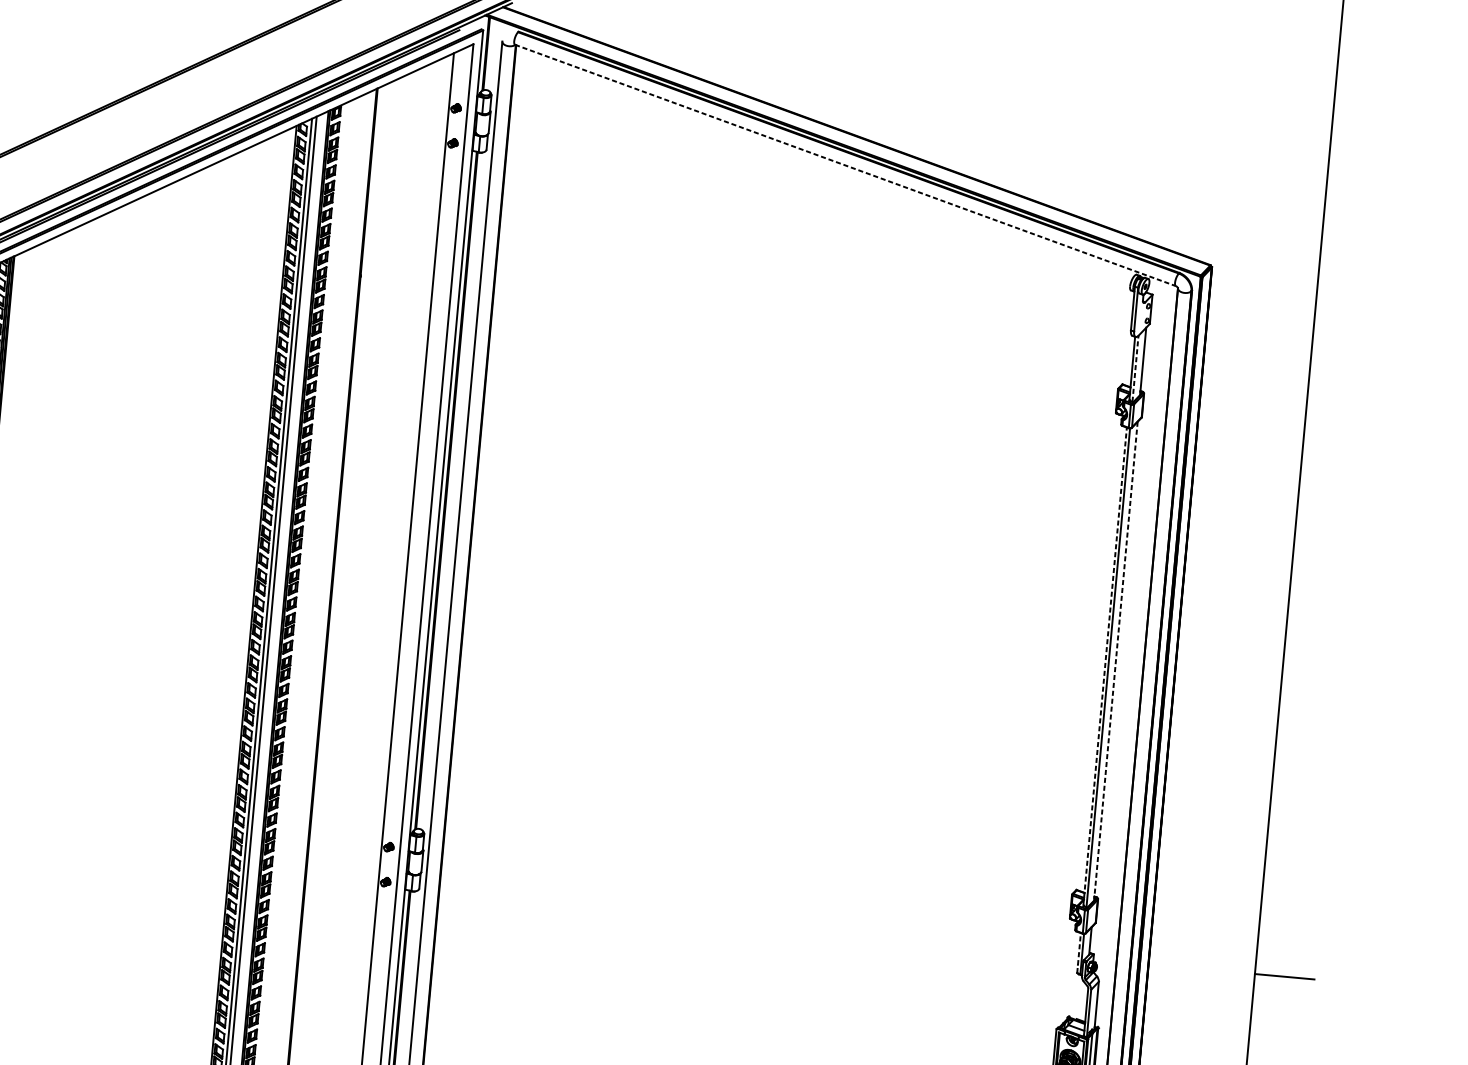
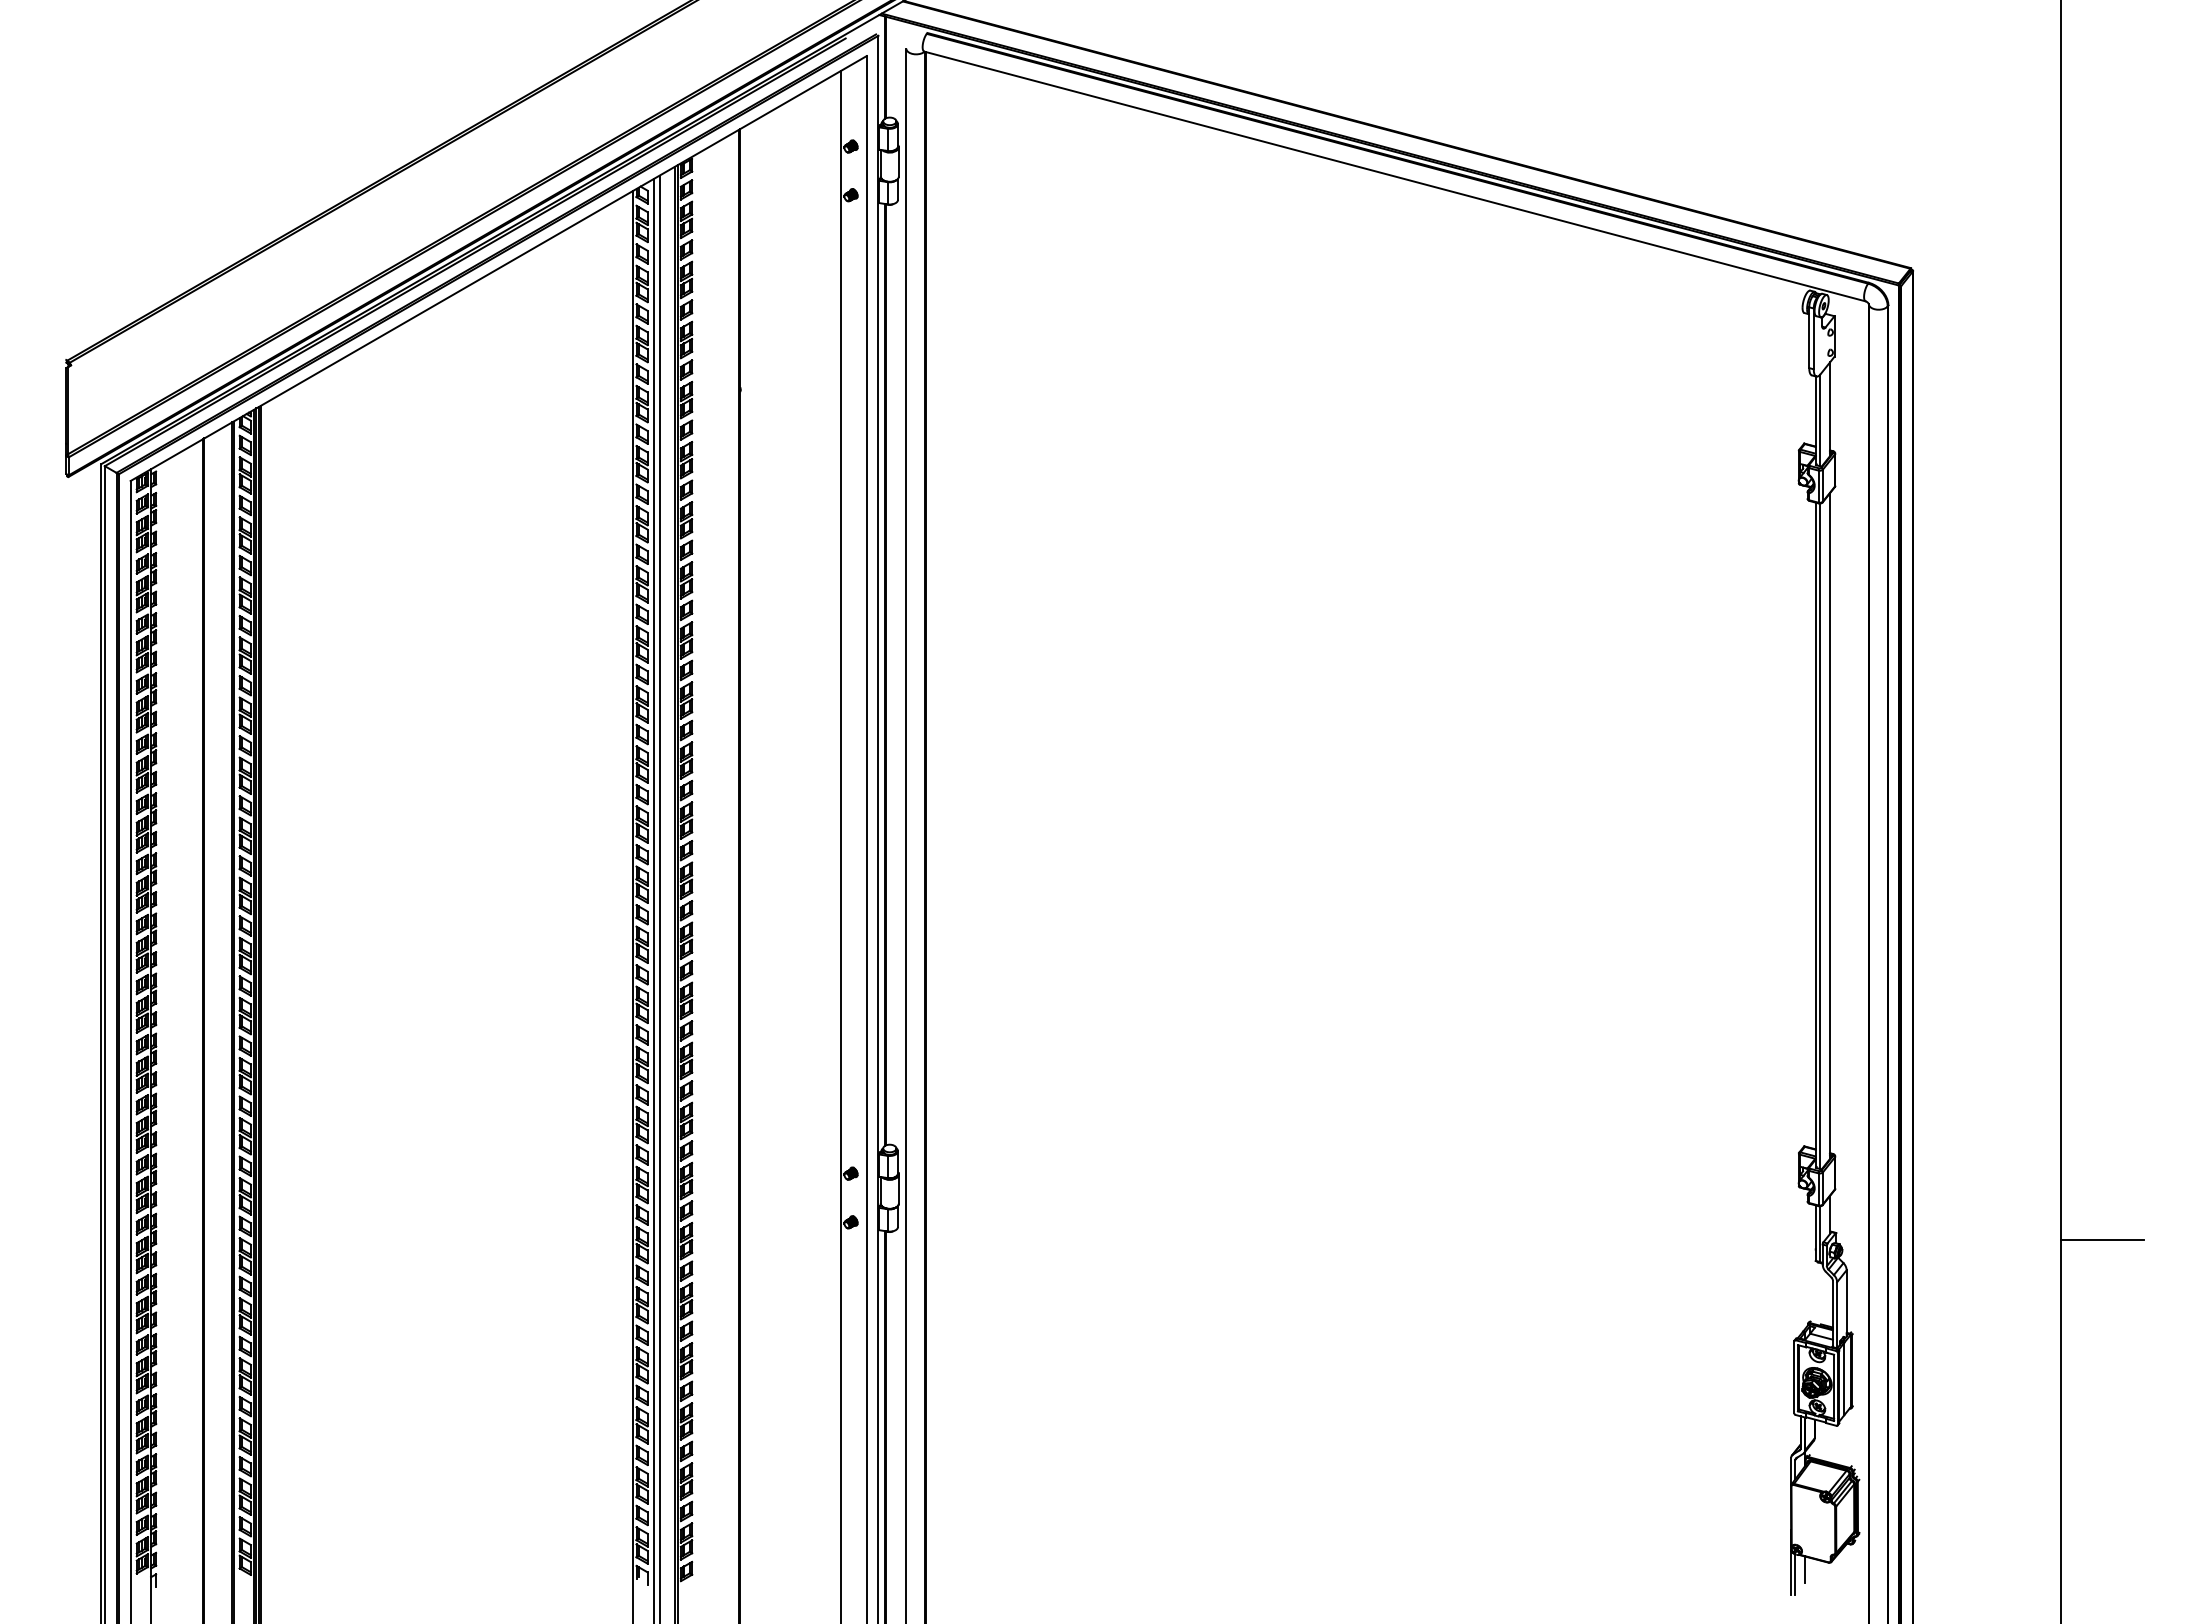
line: (845, 165) -> (1394, 176), dashed -> solid
line: (1135, 368) -> (1820, 420), dashed -> solid
line: (1115, 661) -> (1829, 826), dashed -> solid
line: (1104, 666) -> (1815, 834), dashed -> solid
line: (1078, 953) -> (1815, 1233), dashed -> solid

